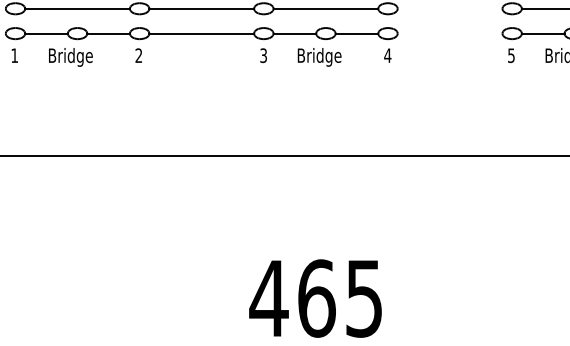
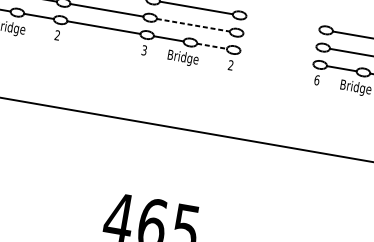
line: (326, 8) -> (193, 25), solid -> dashed
line: (357, 33) -> (212, 46), solid -> dashed
text: (387, 55) -> (230, 65), 4 -> 2
text: (511, 55) -> (317, 80), 5 -> 6

